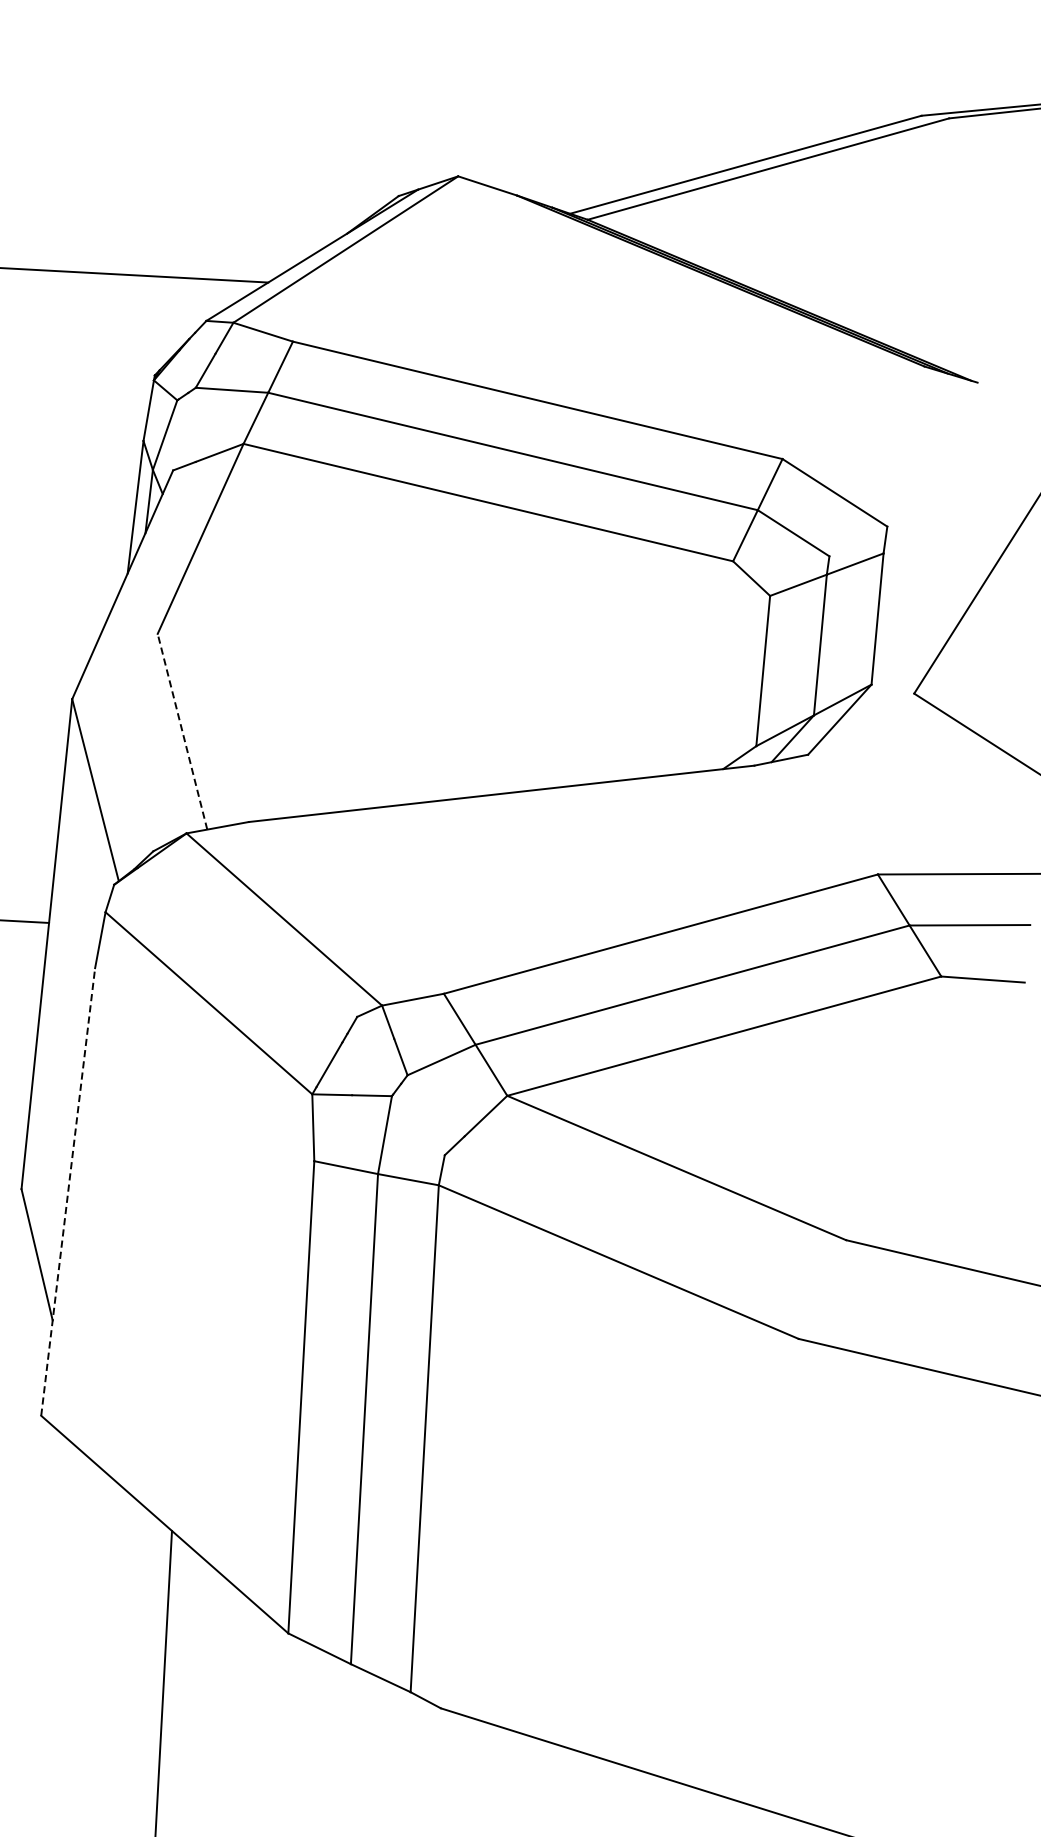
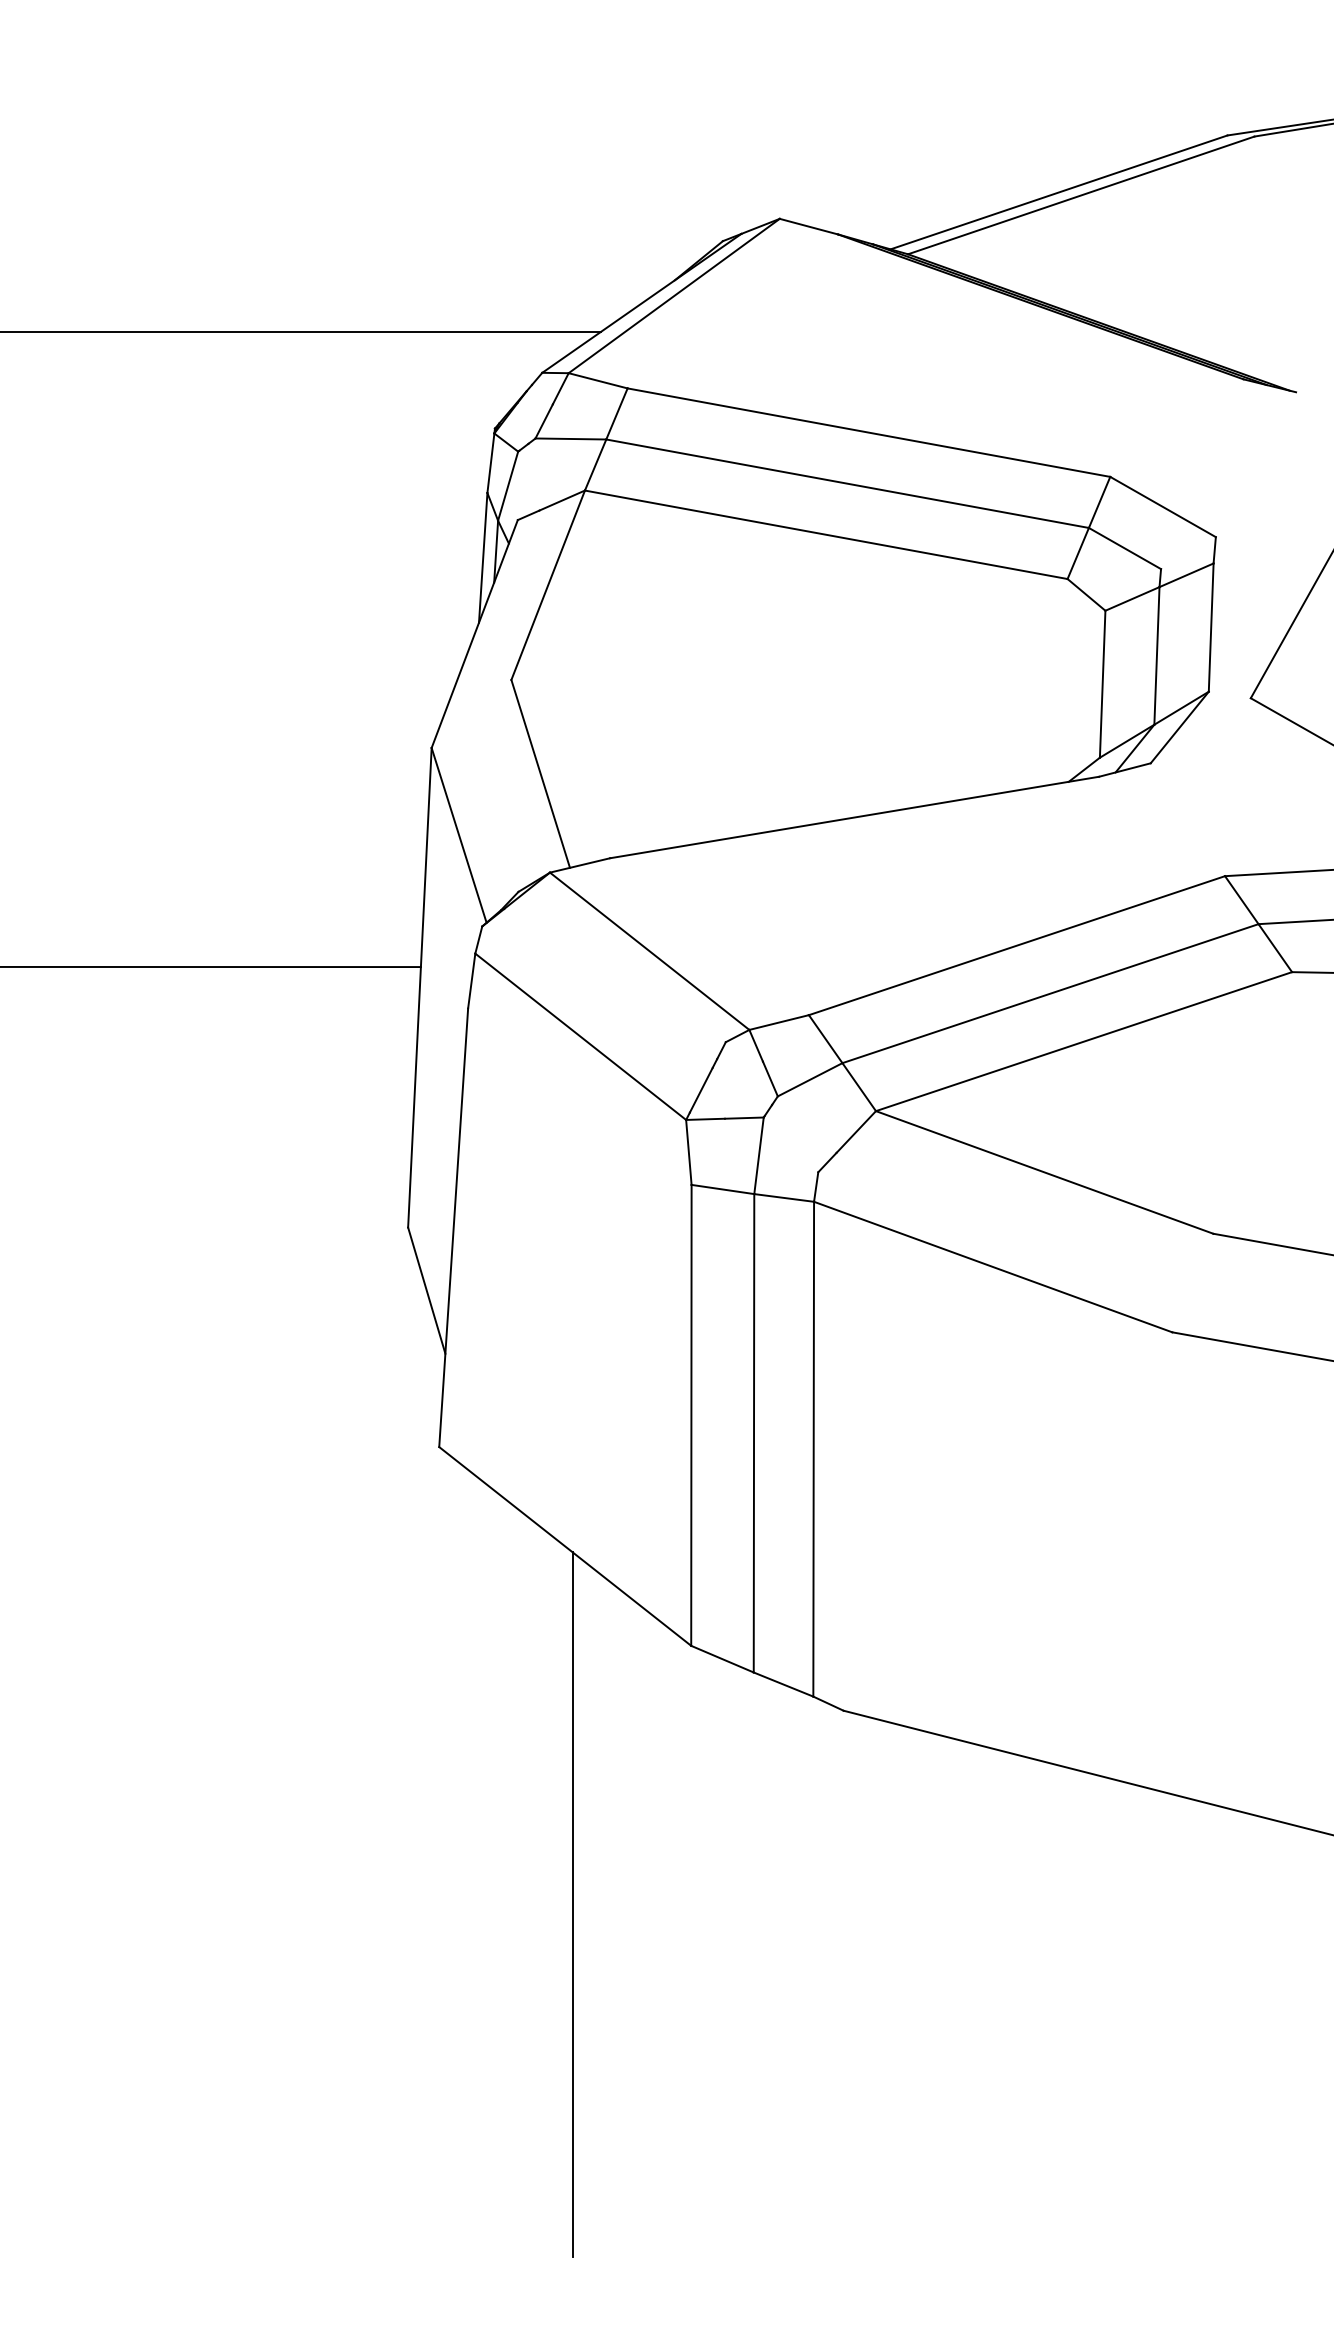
line: (182, 731) -> (540, 773), dashed -> solid
line: (68, 1191) -> (453, 1227), dashed -> solid

